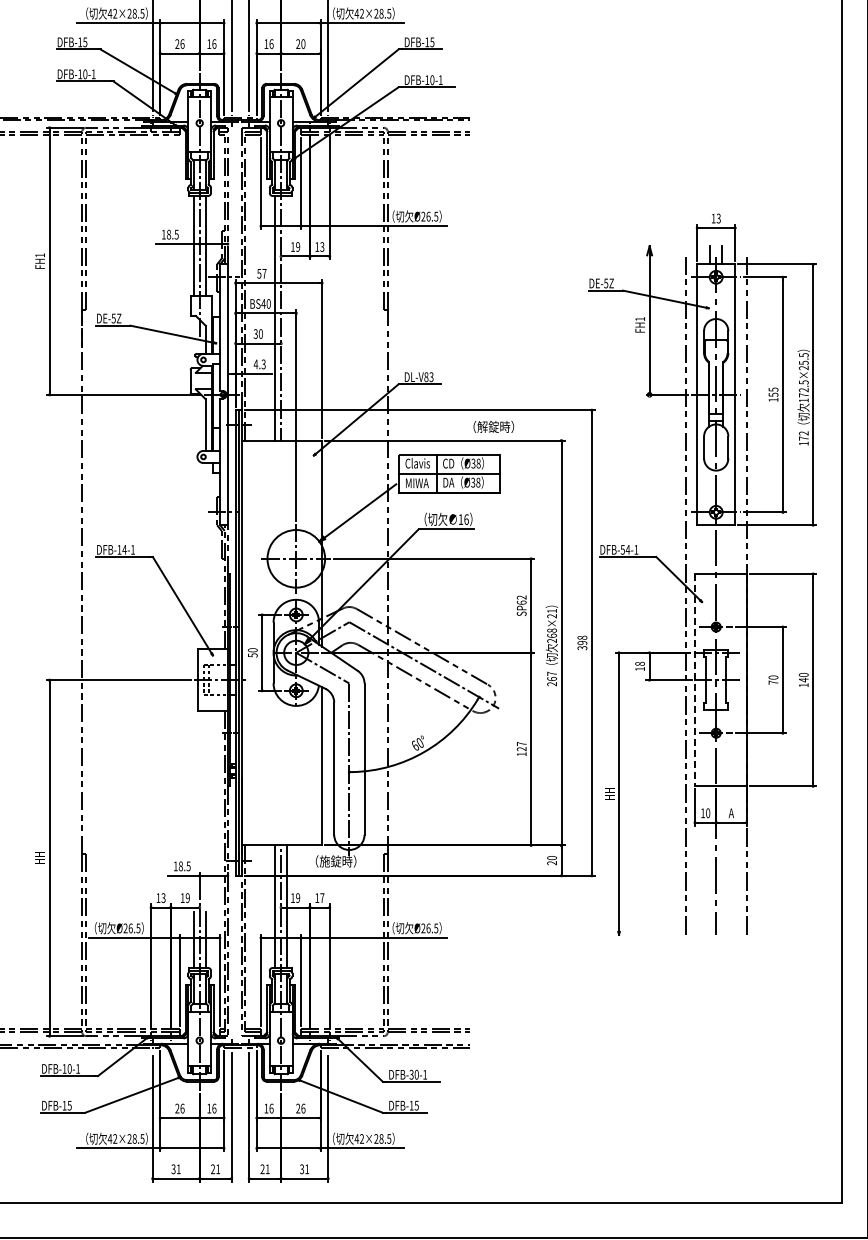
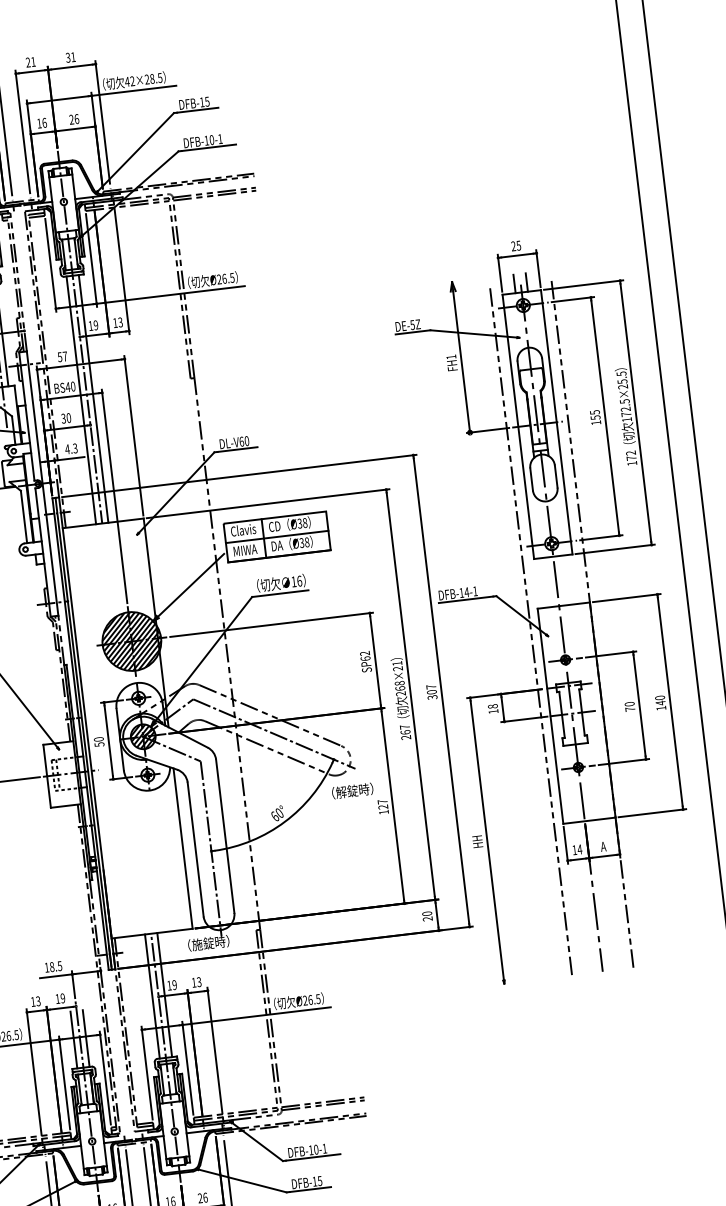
text: (303, 43) -> (76, 118), 20 -> 26
text: (715, 218) -> (515, 246), 13 -> 25
line: (287, 318) -> (93, 399), added
text: (428, 376) -> (243, 440), DL-V83 -> DL-V60
text: (493, 426) -> (352, 790), moved
text: (622, 549) -> (461, 592), DFB-54-1 -> DFB-14-1
hatch: (296, 558) -> (132, 641), added
text: (582, 640) -> (431, 689), 398 -> 307
hatch: (296, 652) -> (143, 736), added
line: (694, 680) -> (550, 716), dashed -> solid
text: (707, 813) -> (579, 849), 10 -> 14
text: (322, 898) -> (199, 982), 17 -> 13
text: (411, 1074) -> (310, 1150), DFB-30-1 -> DFB-10-1

